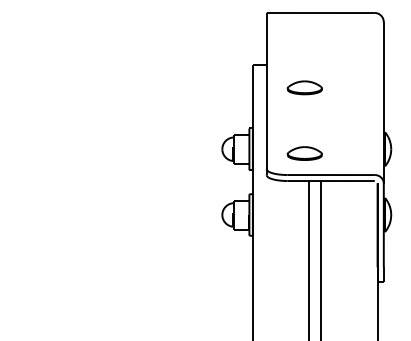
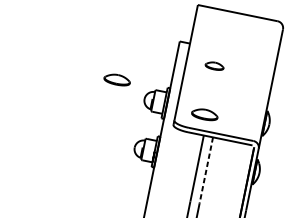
part: (304, 87) -> (214, 65), size x0.7
part: (181, 131) -> (117, 79), added
line: (321, 225) -> (206, 170), solid -> dashed

